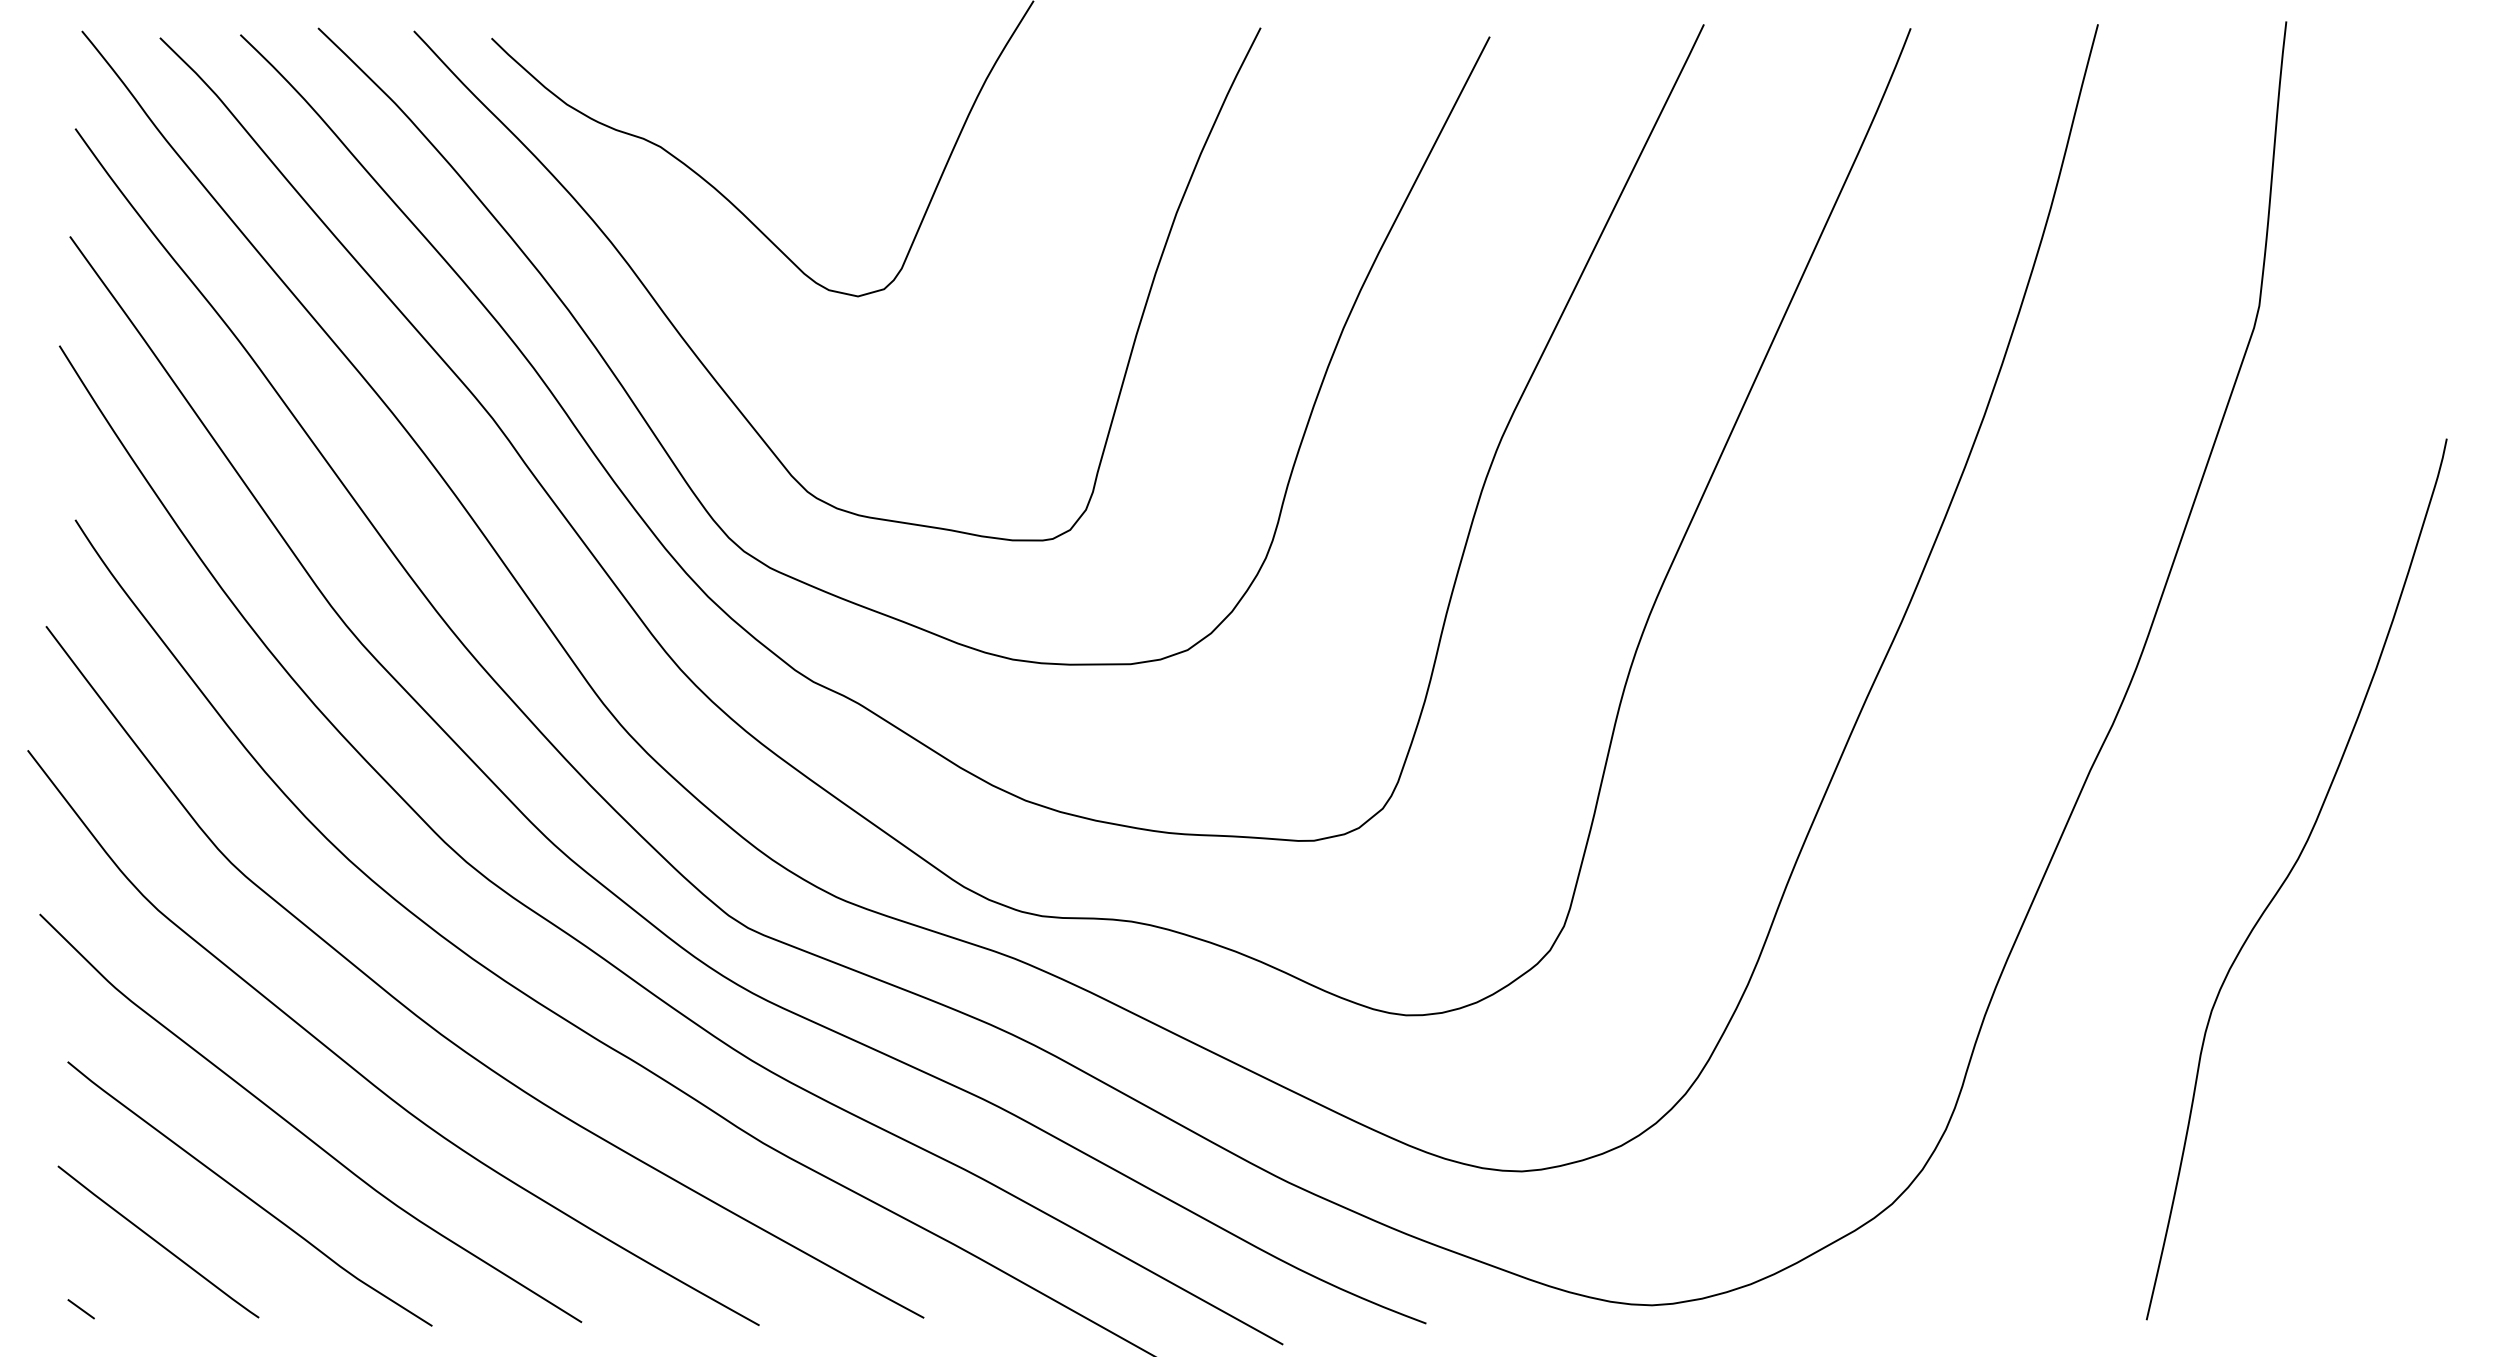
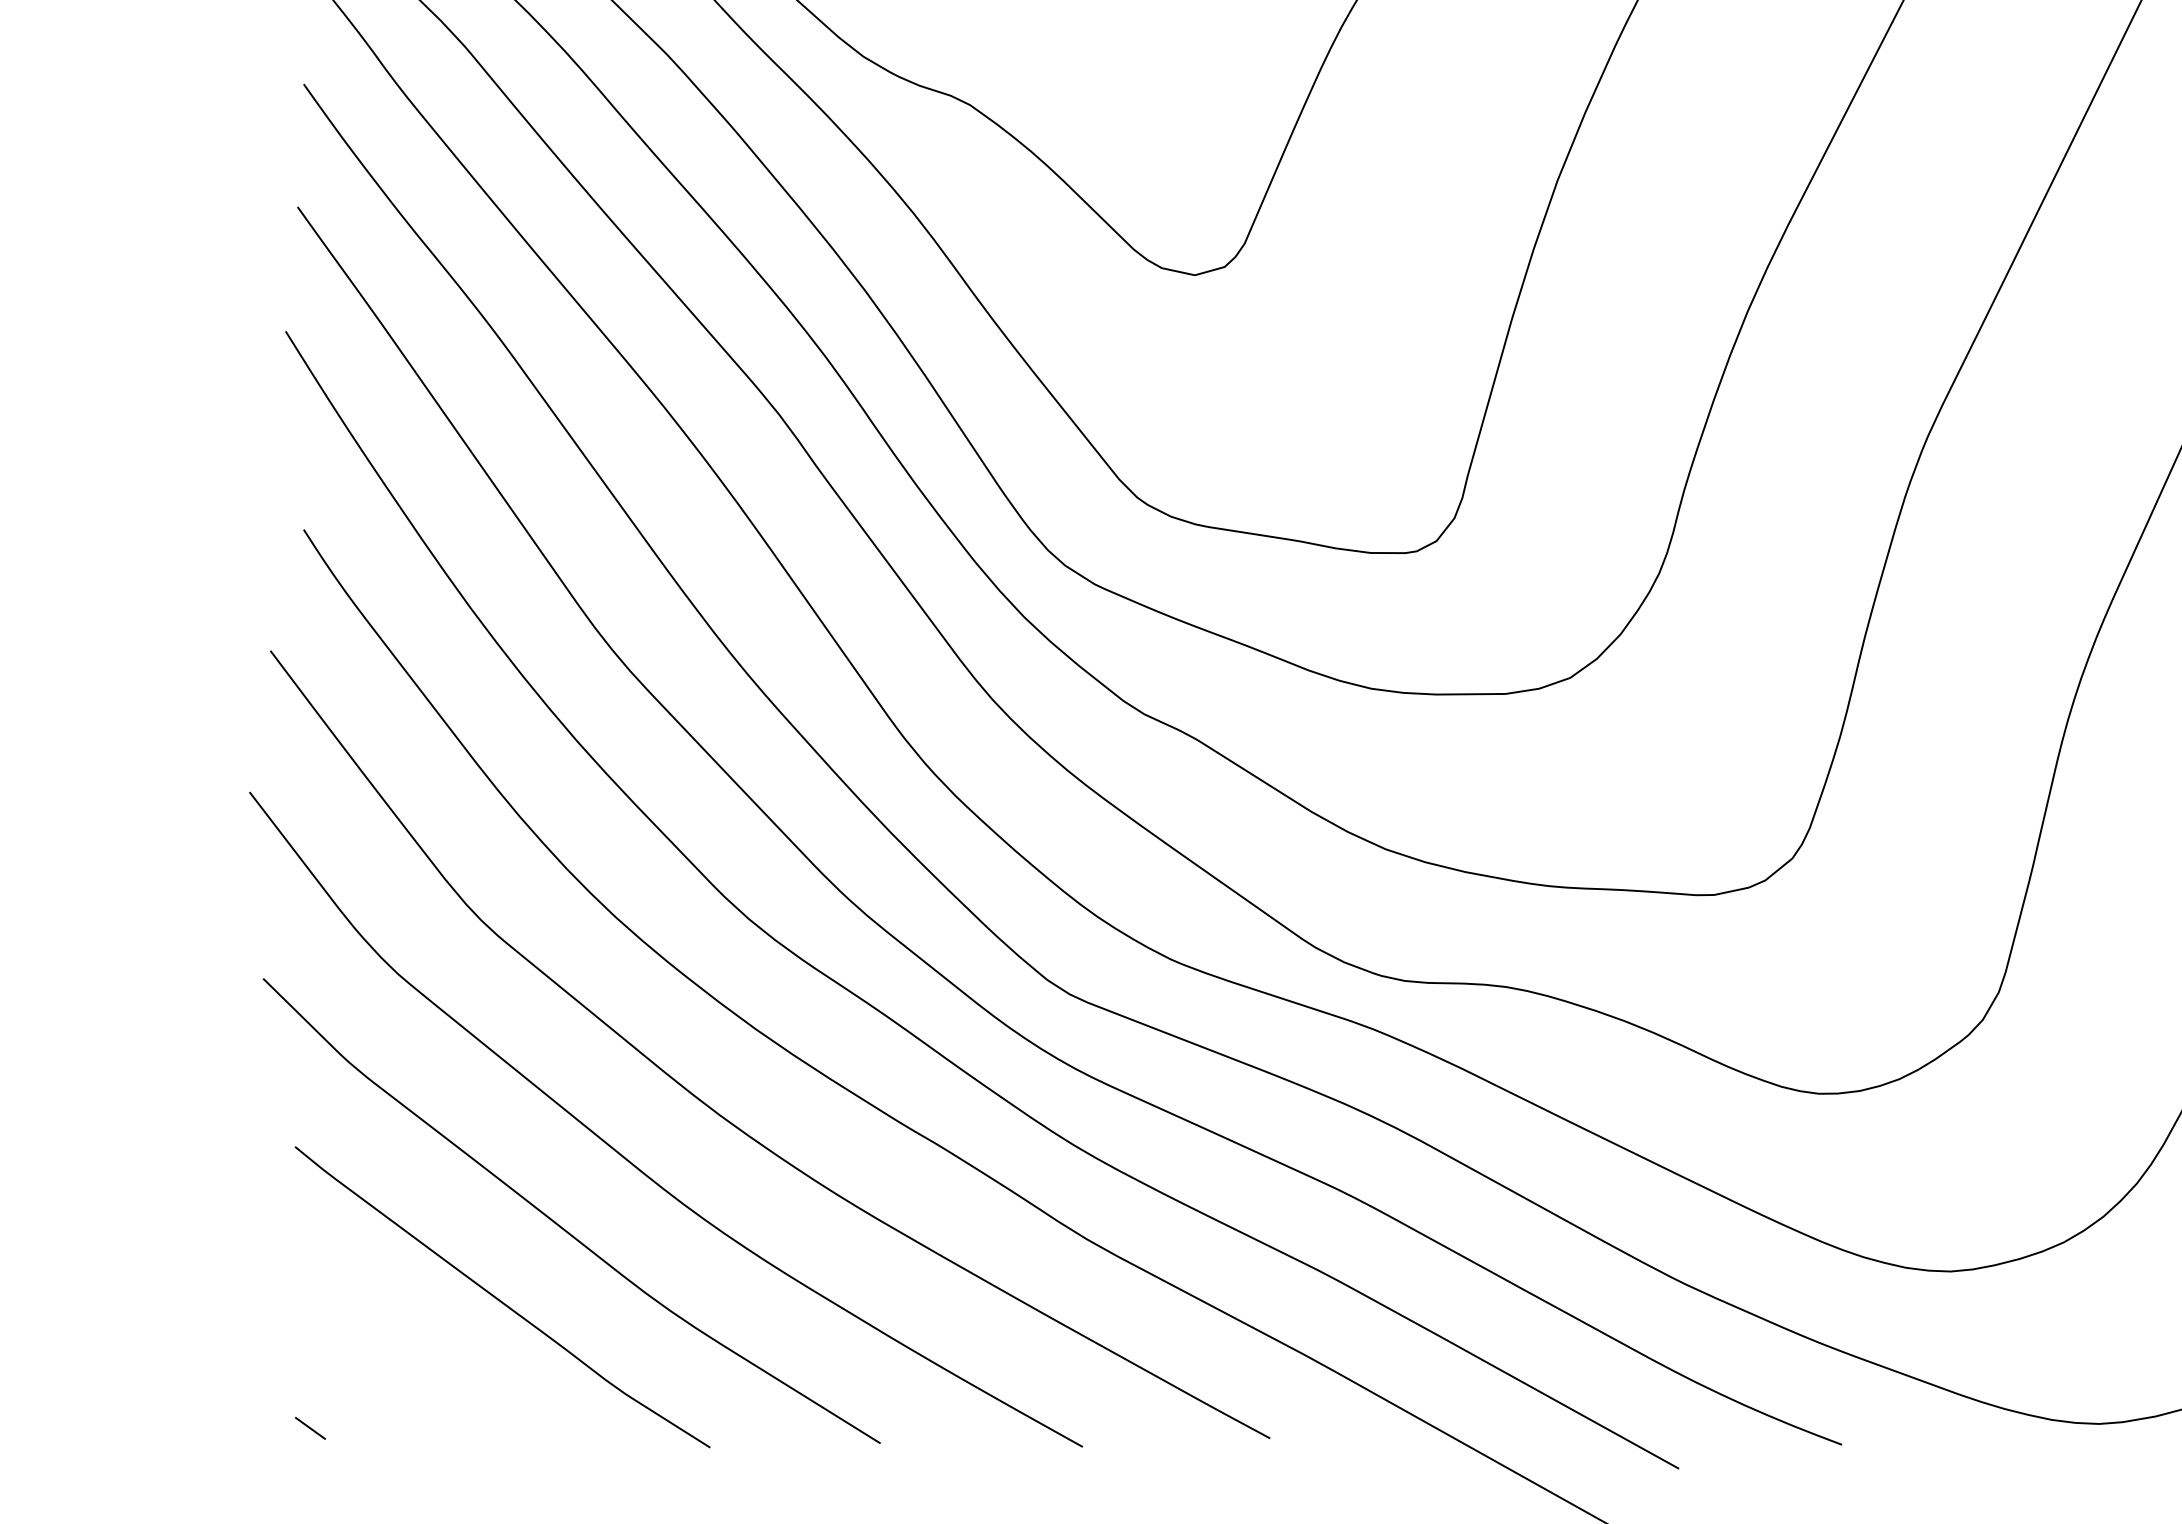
line: (158, 1241) -> (398, 1351), removed

